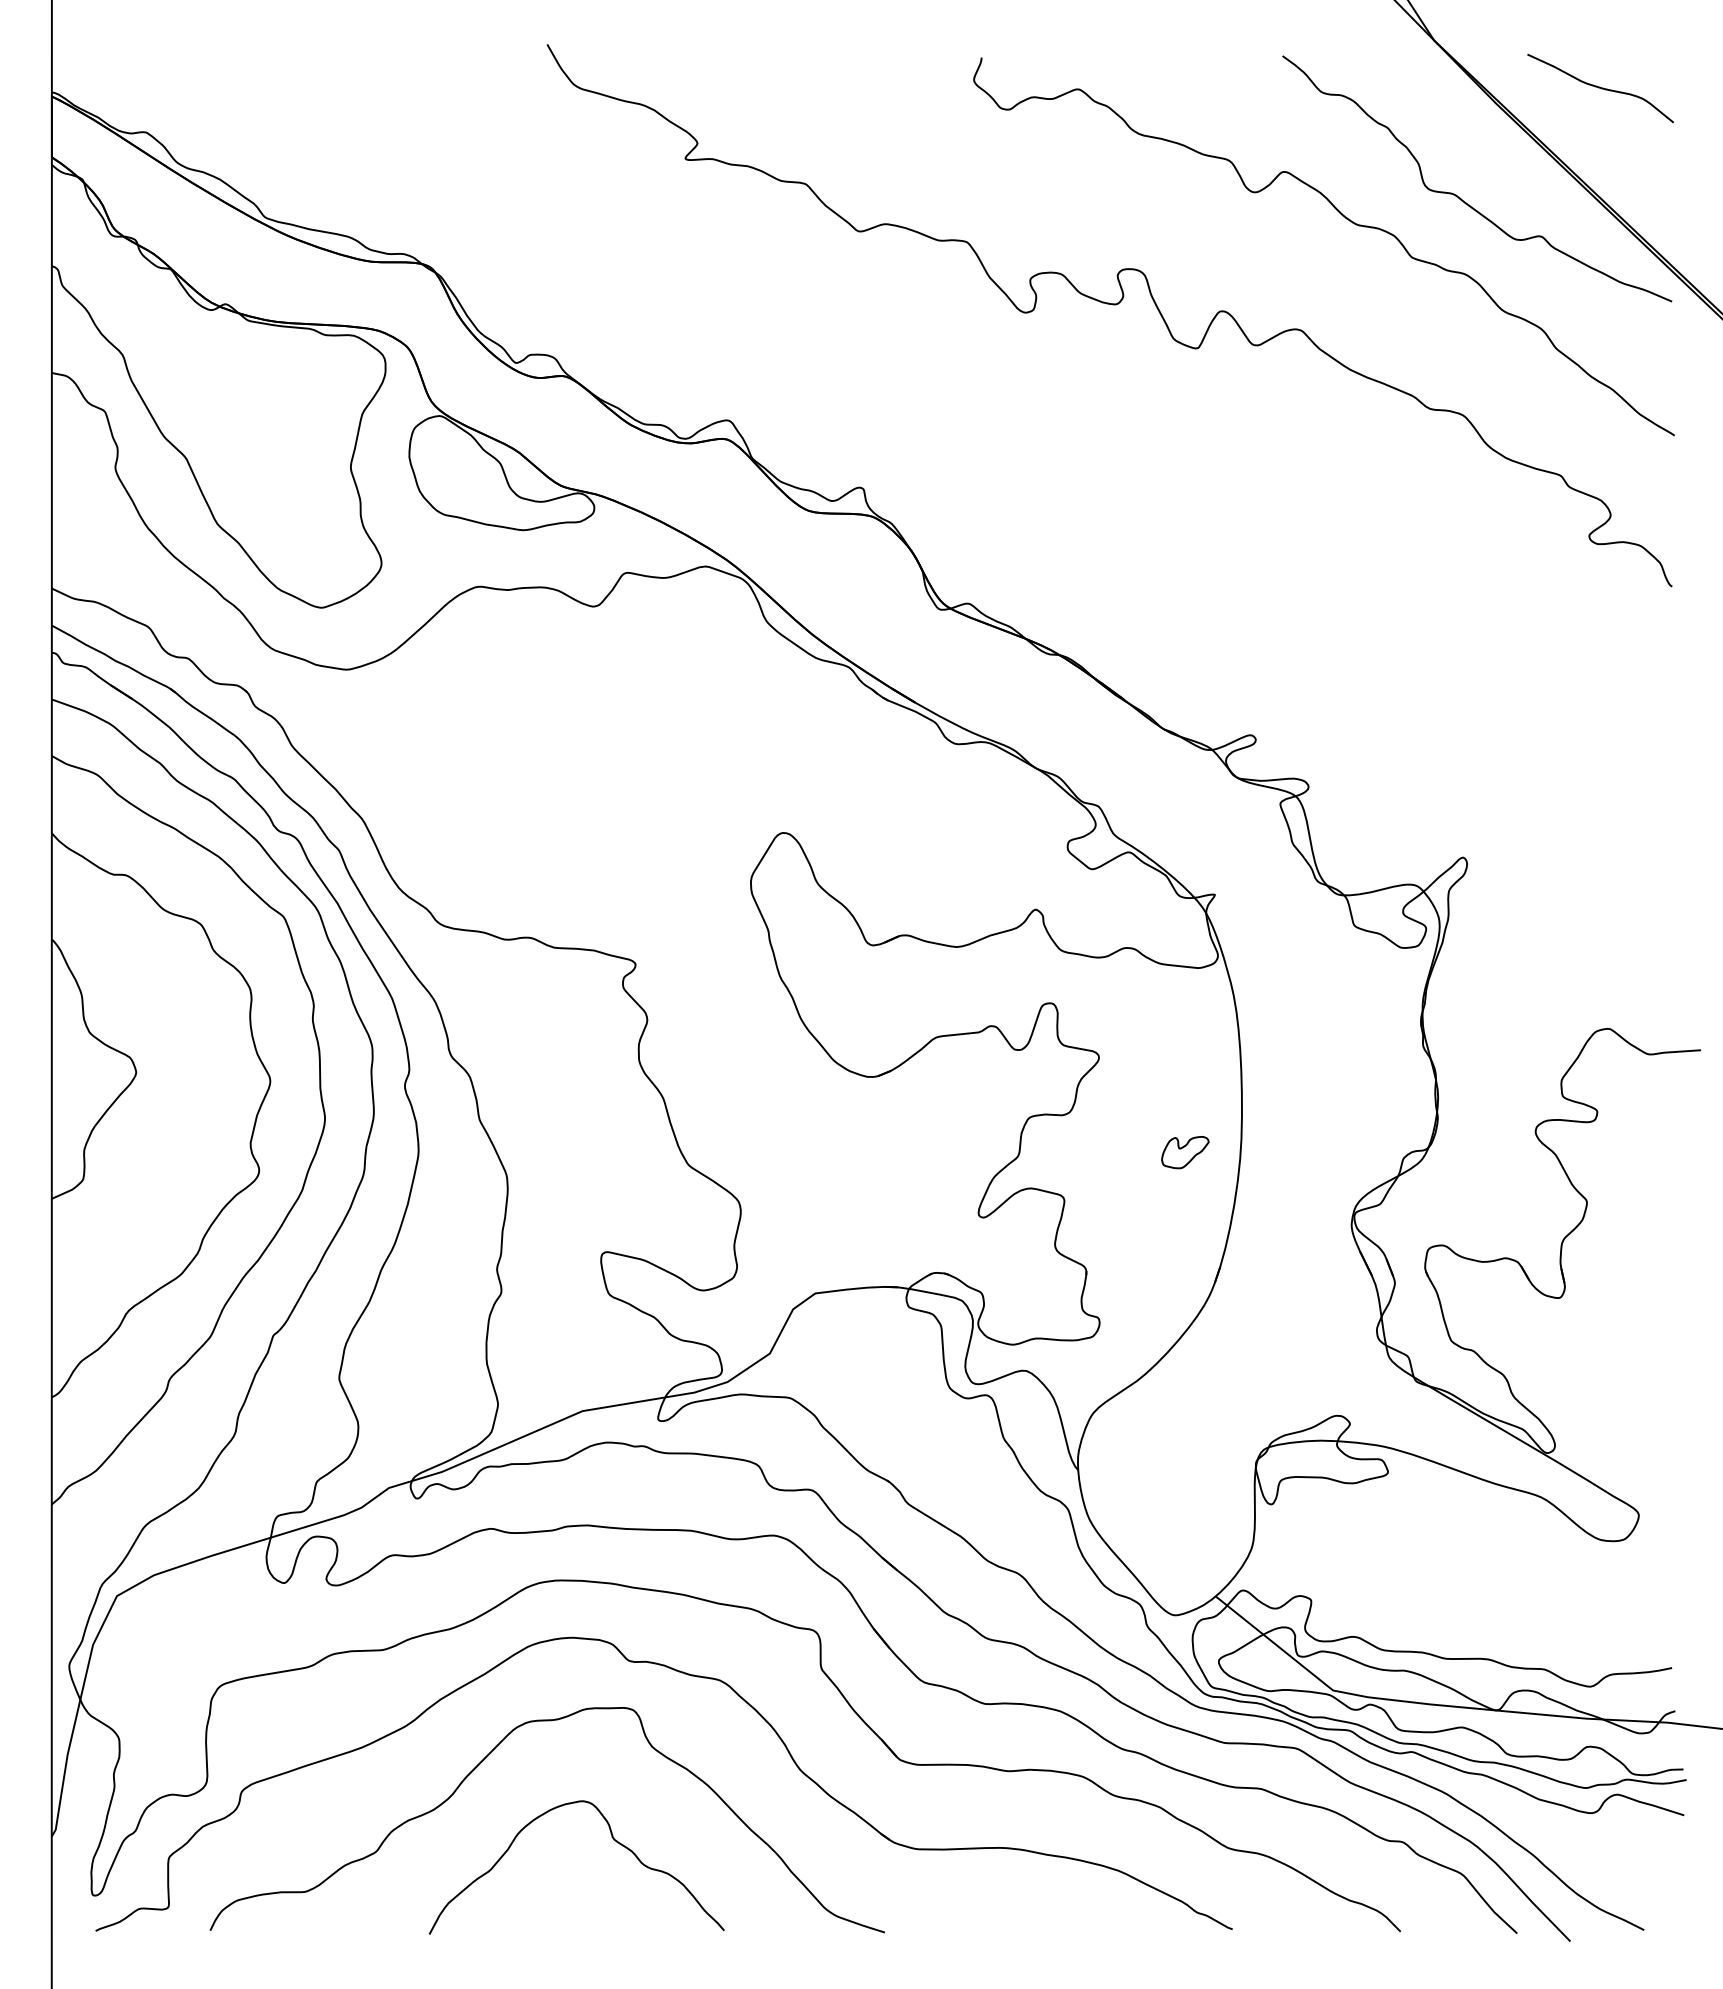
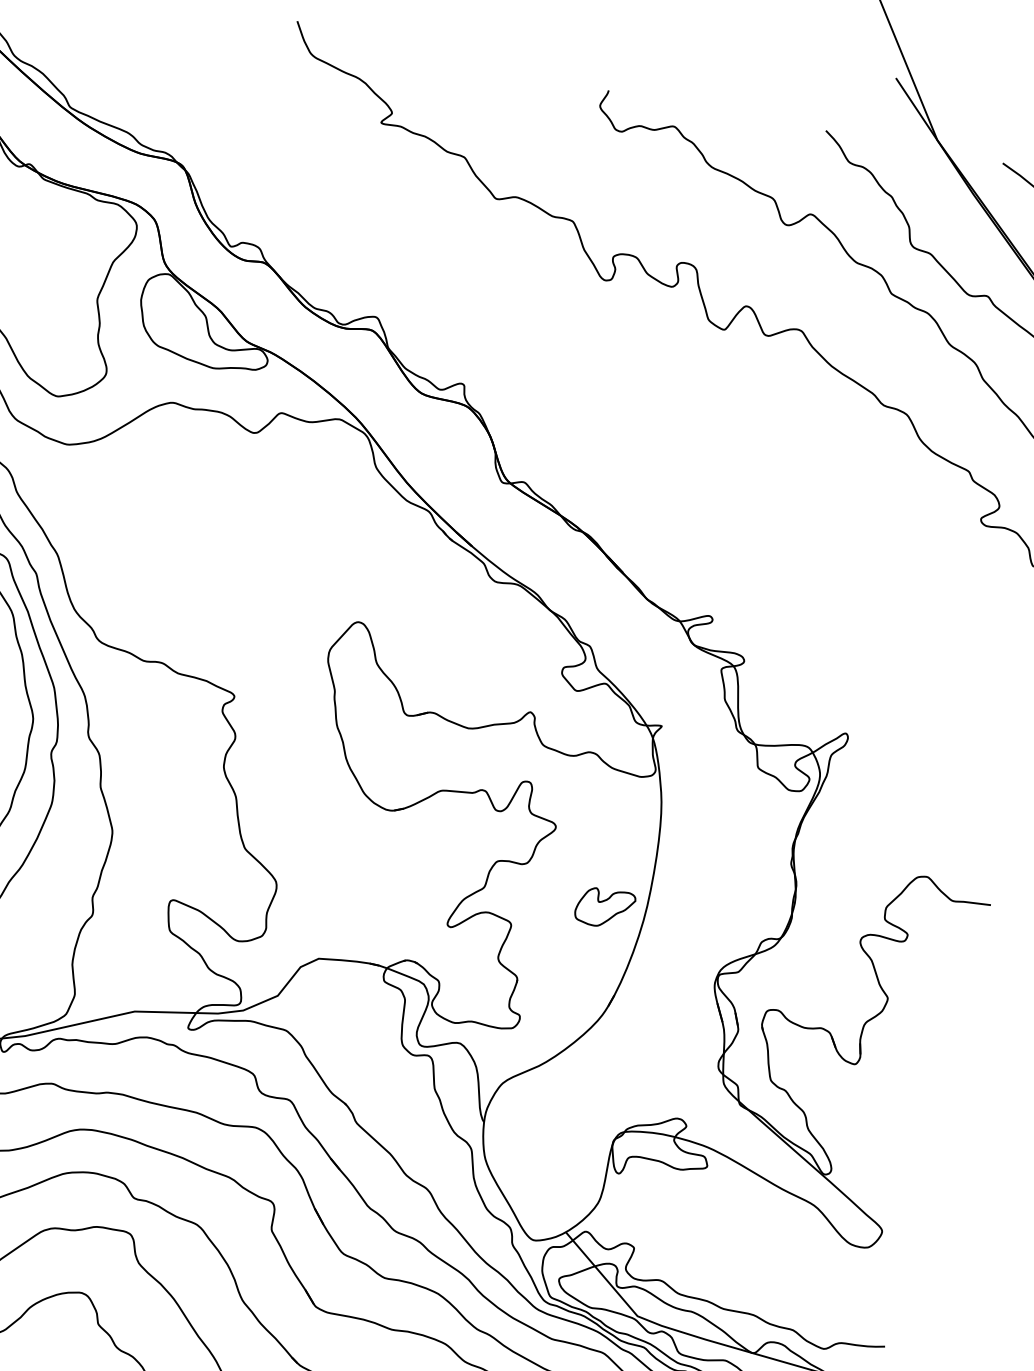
part: (1185, 1152) -> (605, 907), size x1.67

